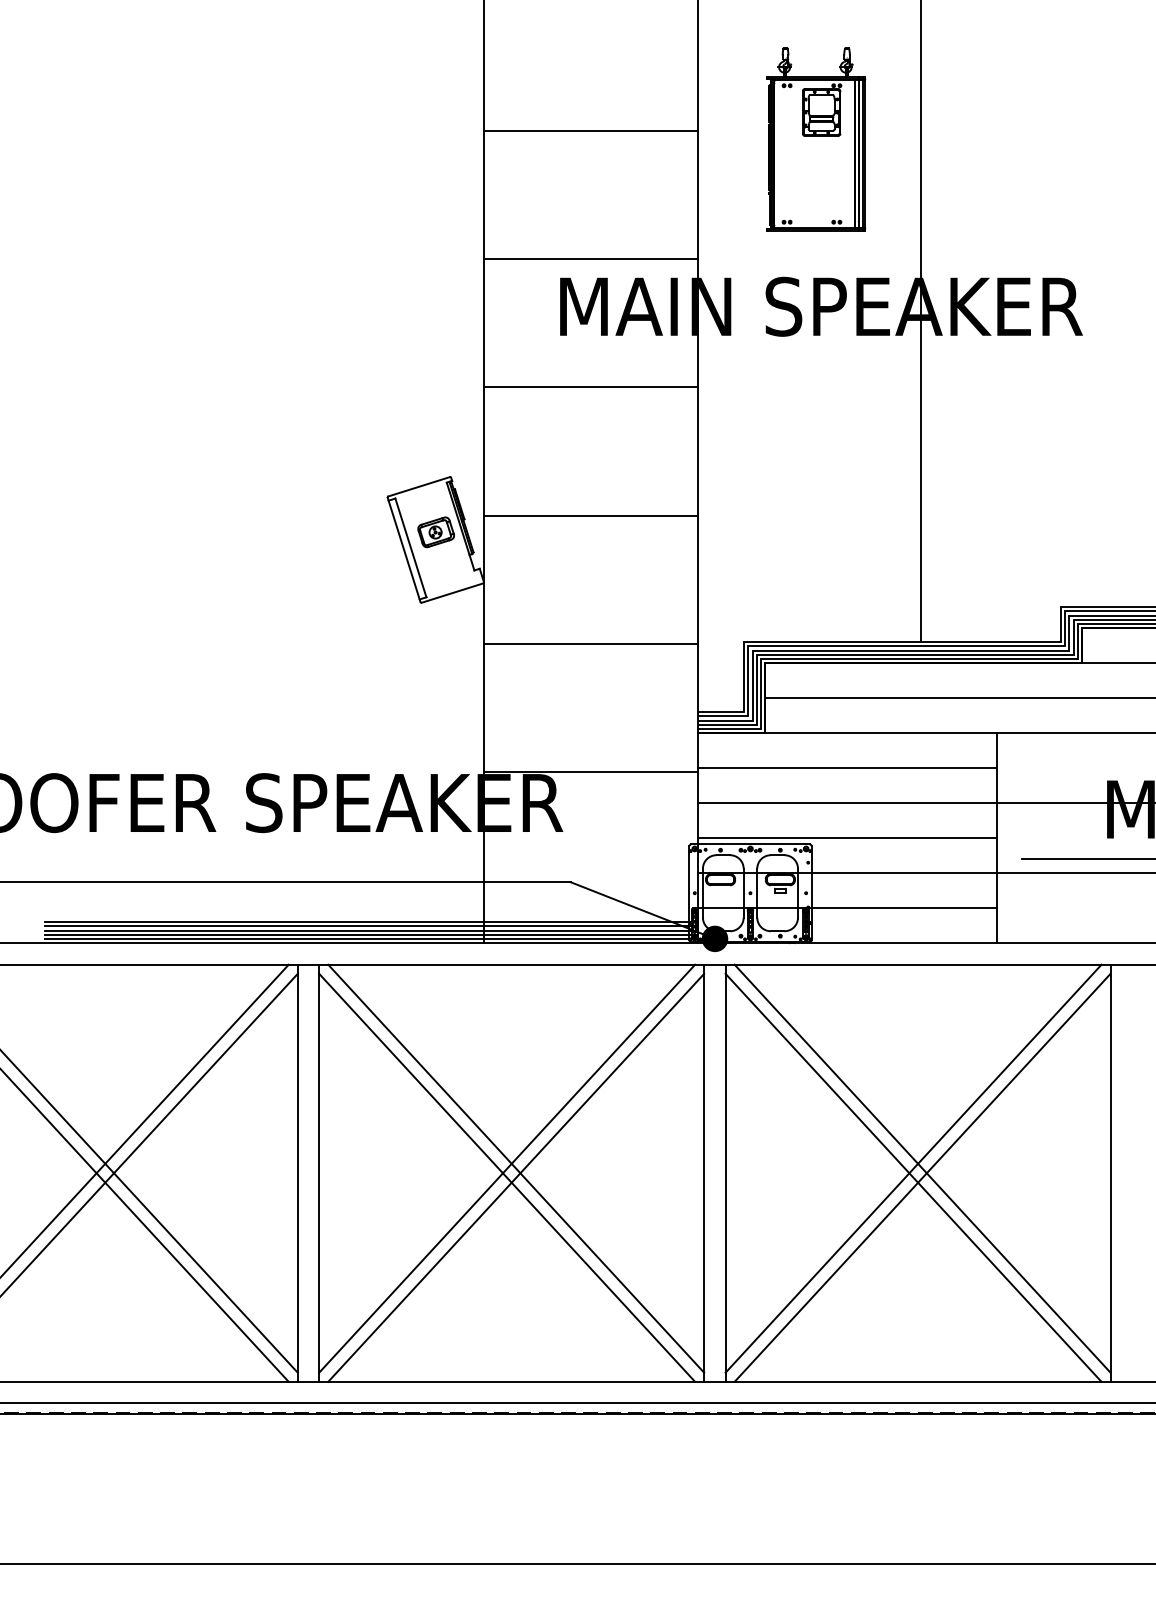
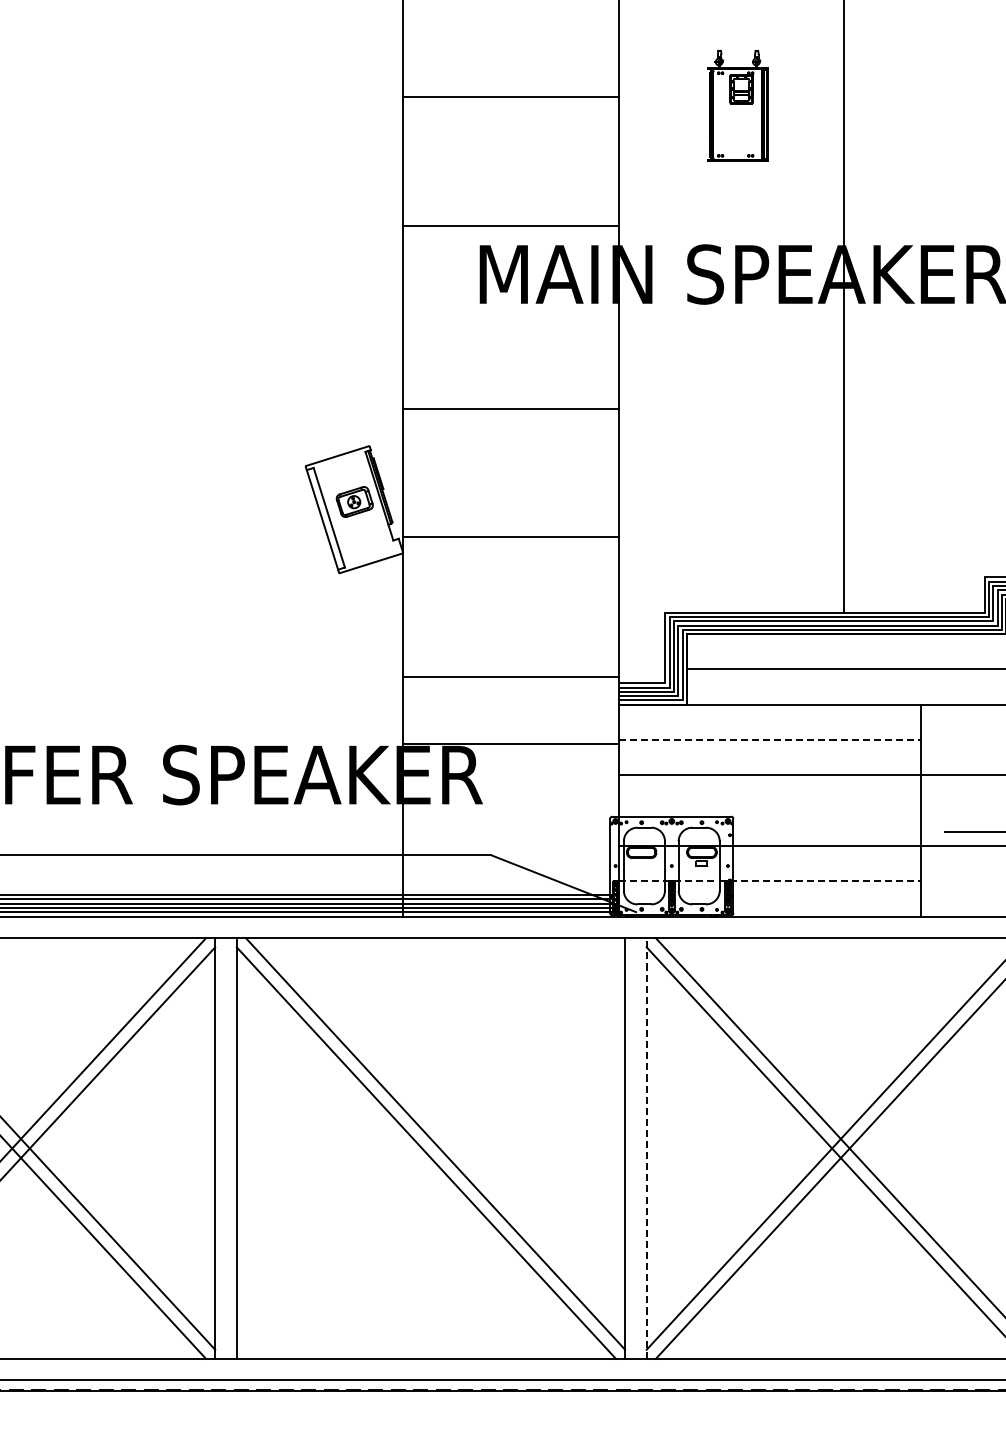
part: (816, 139) -> (738, 105), size x0.6
line: (590, 387) -> (510, 409), moved
line: (590, 515) -> (510, 536), moved
line: (590, 643) -> (510, 676), moved
line: (847, 768) -> (769, 740), solid -> dashed
line: (847, 838) -> (769, 810), removed
line: (847, 908) -> (769, 881), solid -> dashed
fill: (714, 938) -> (635, 911), removed
line: (507, 1168) -> (426, 1143), removed
line: (725, 1173) -> (646, 1148), solid -> dashed
line: (516, 1177) -> (435, 1152), removed

